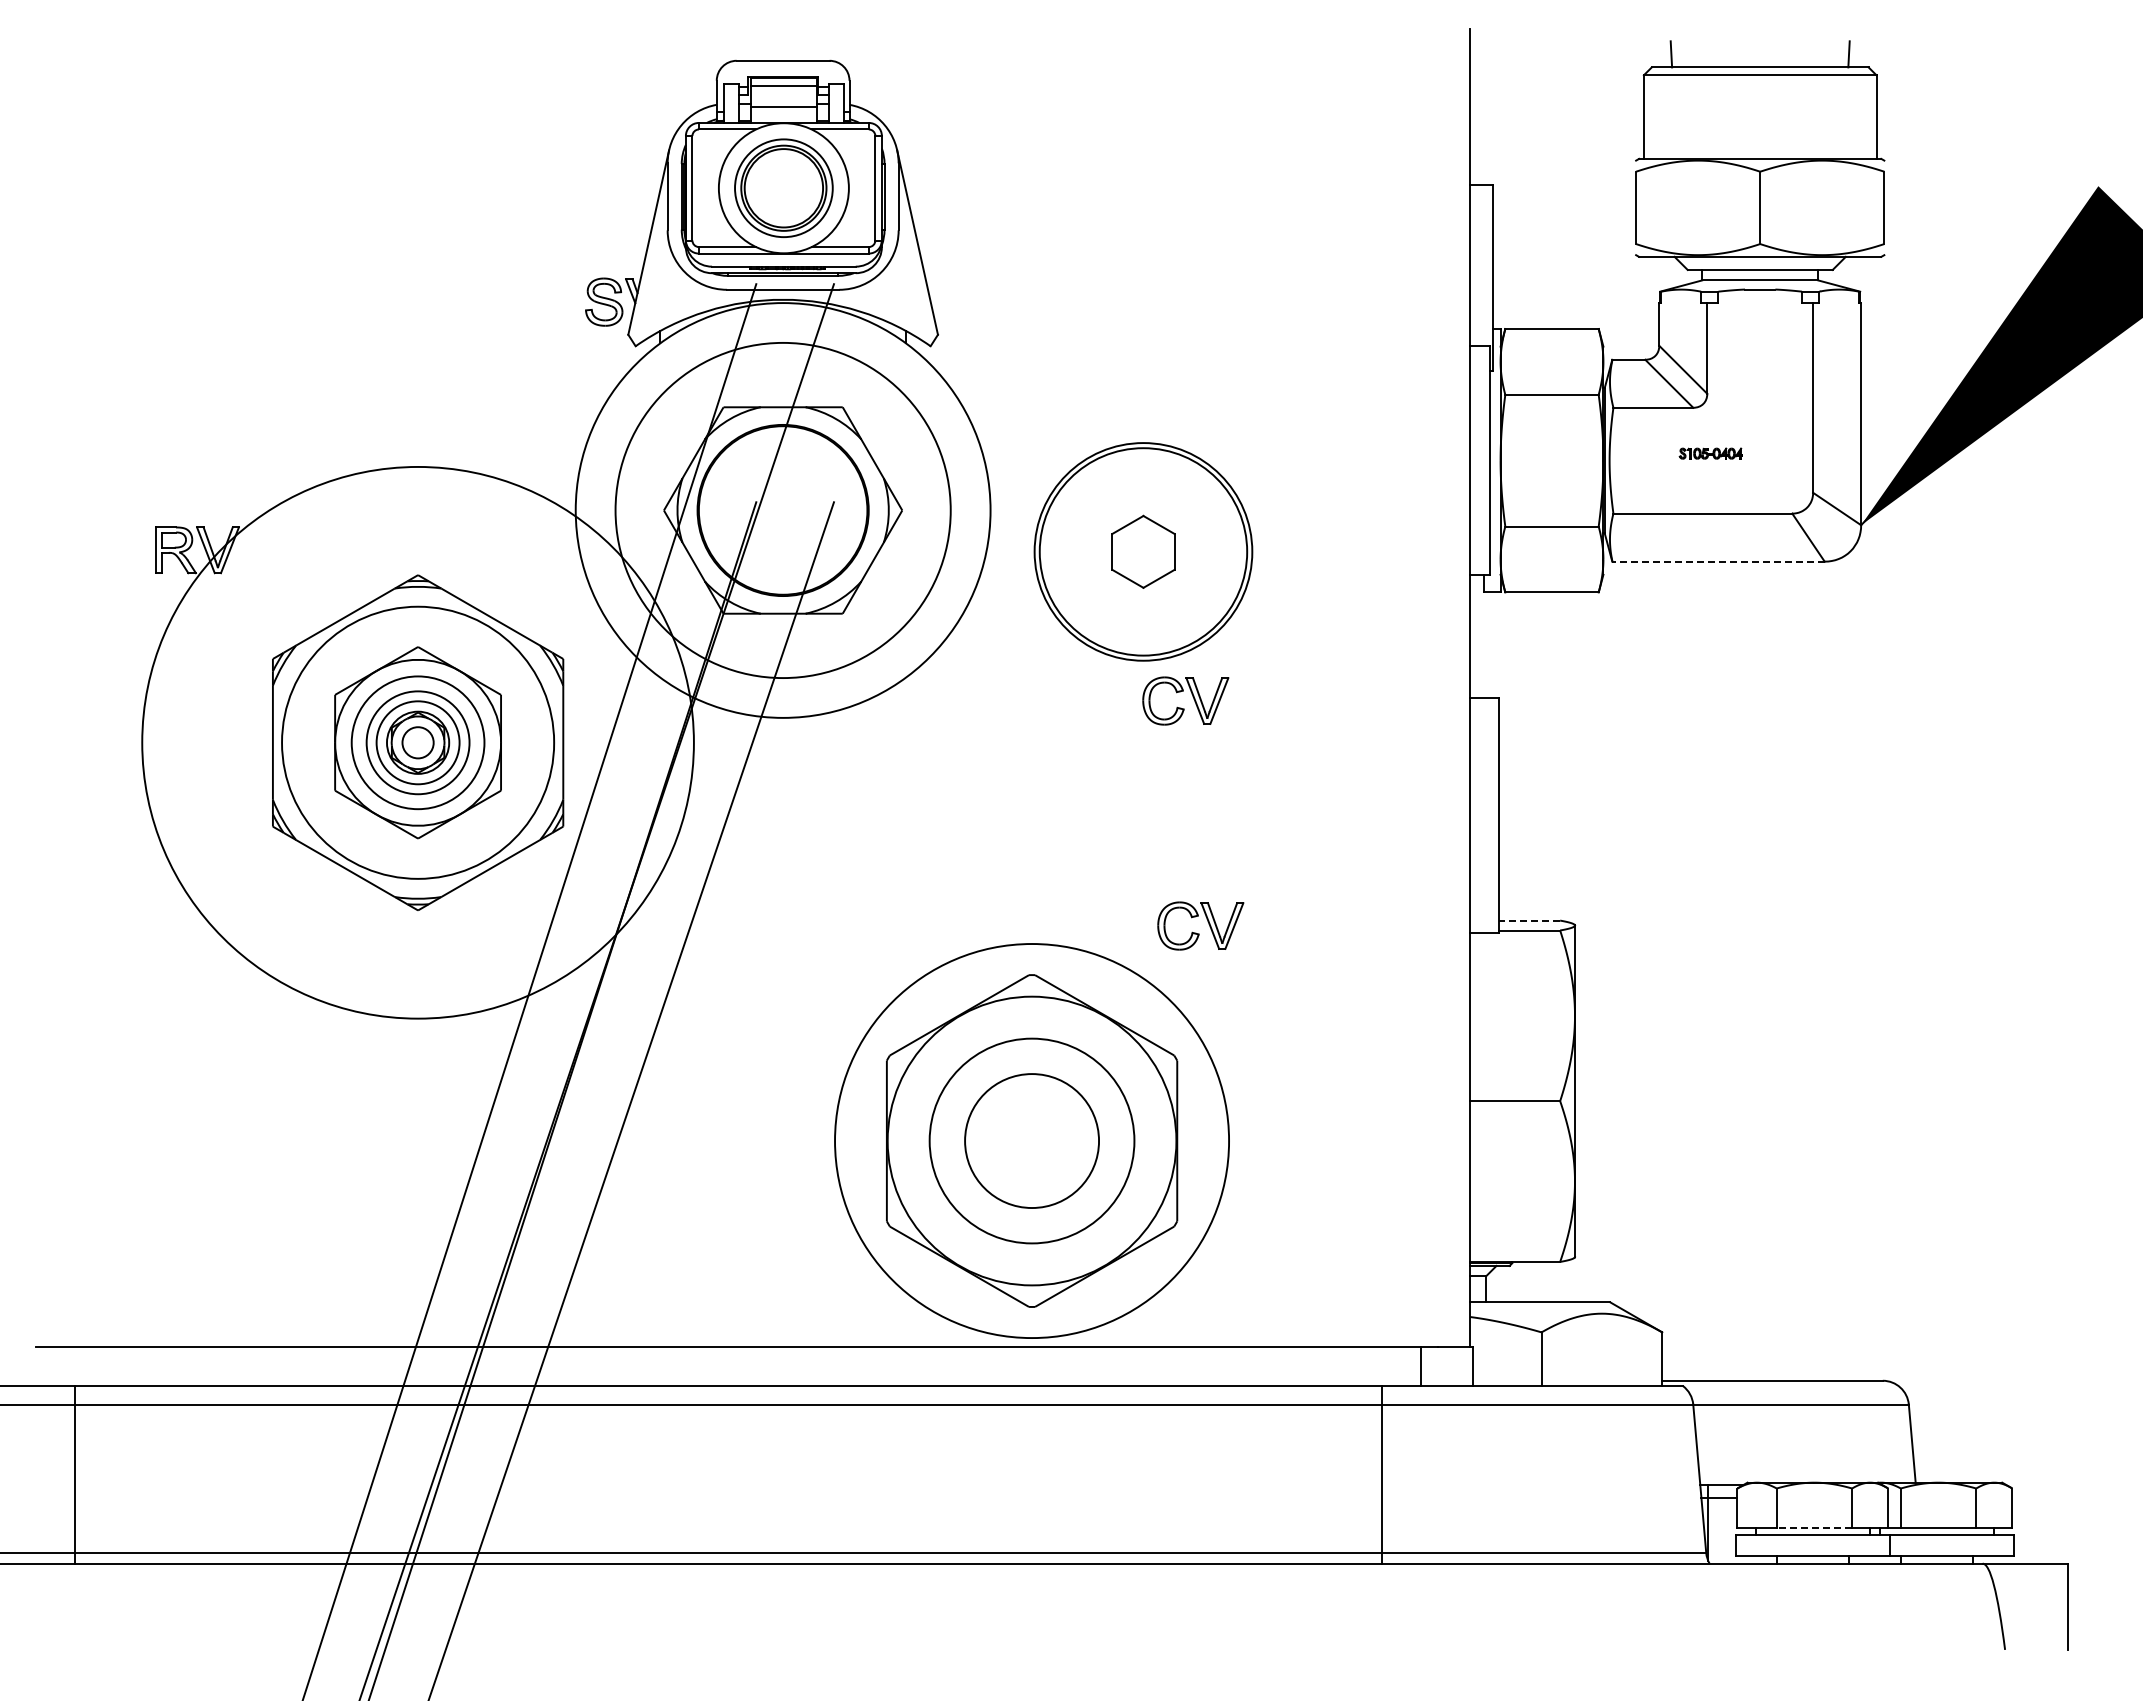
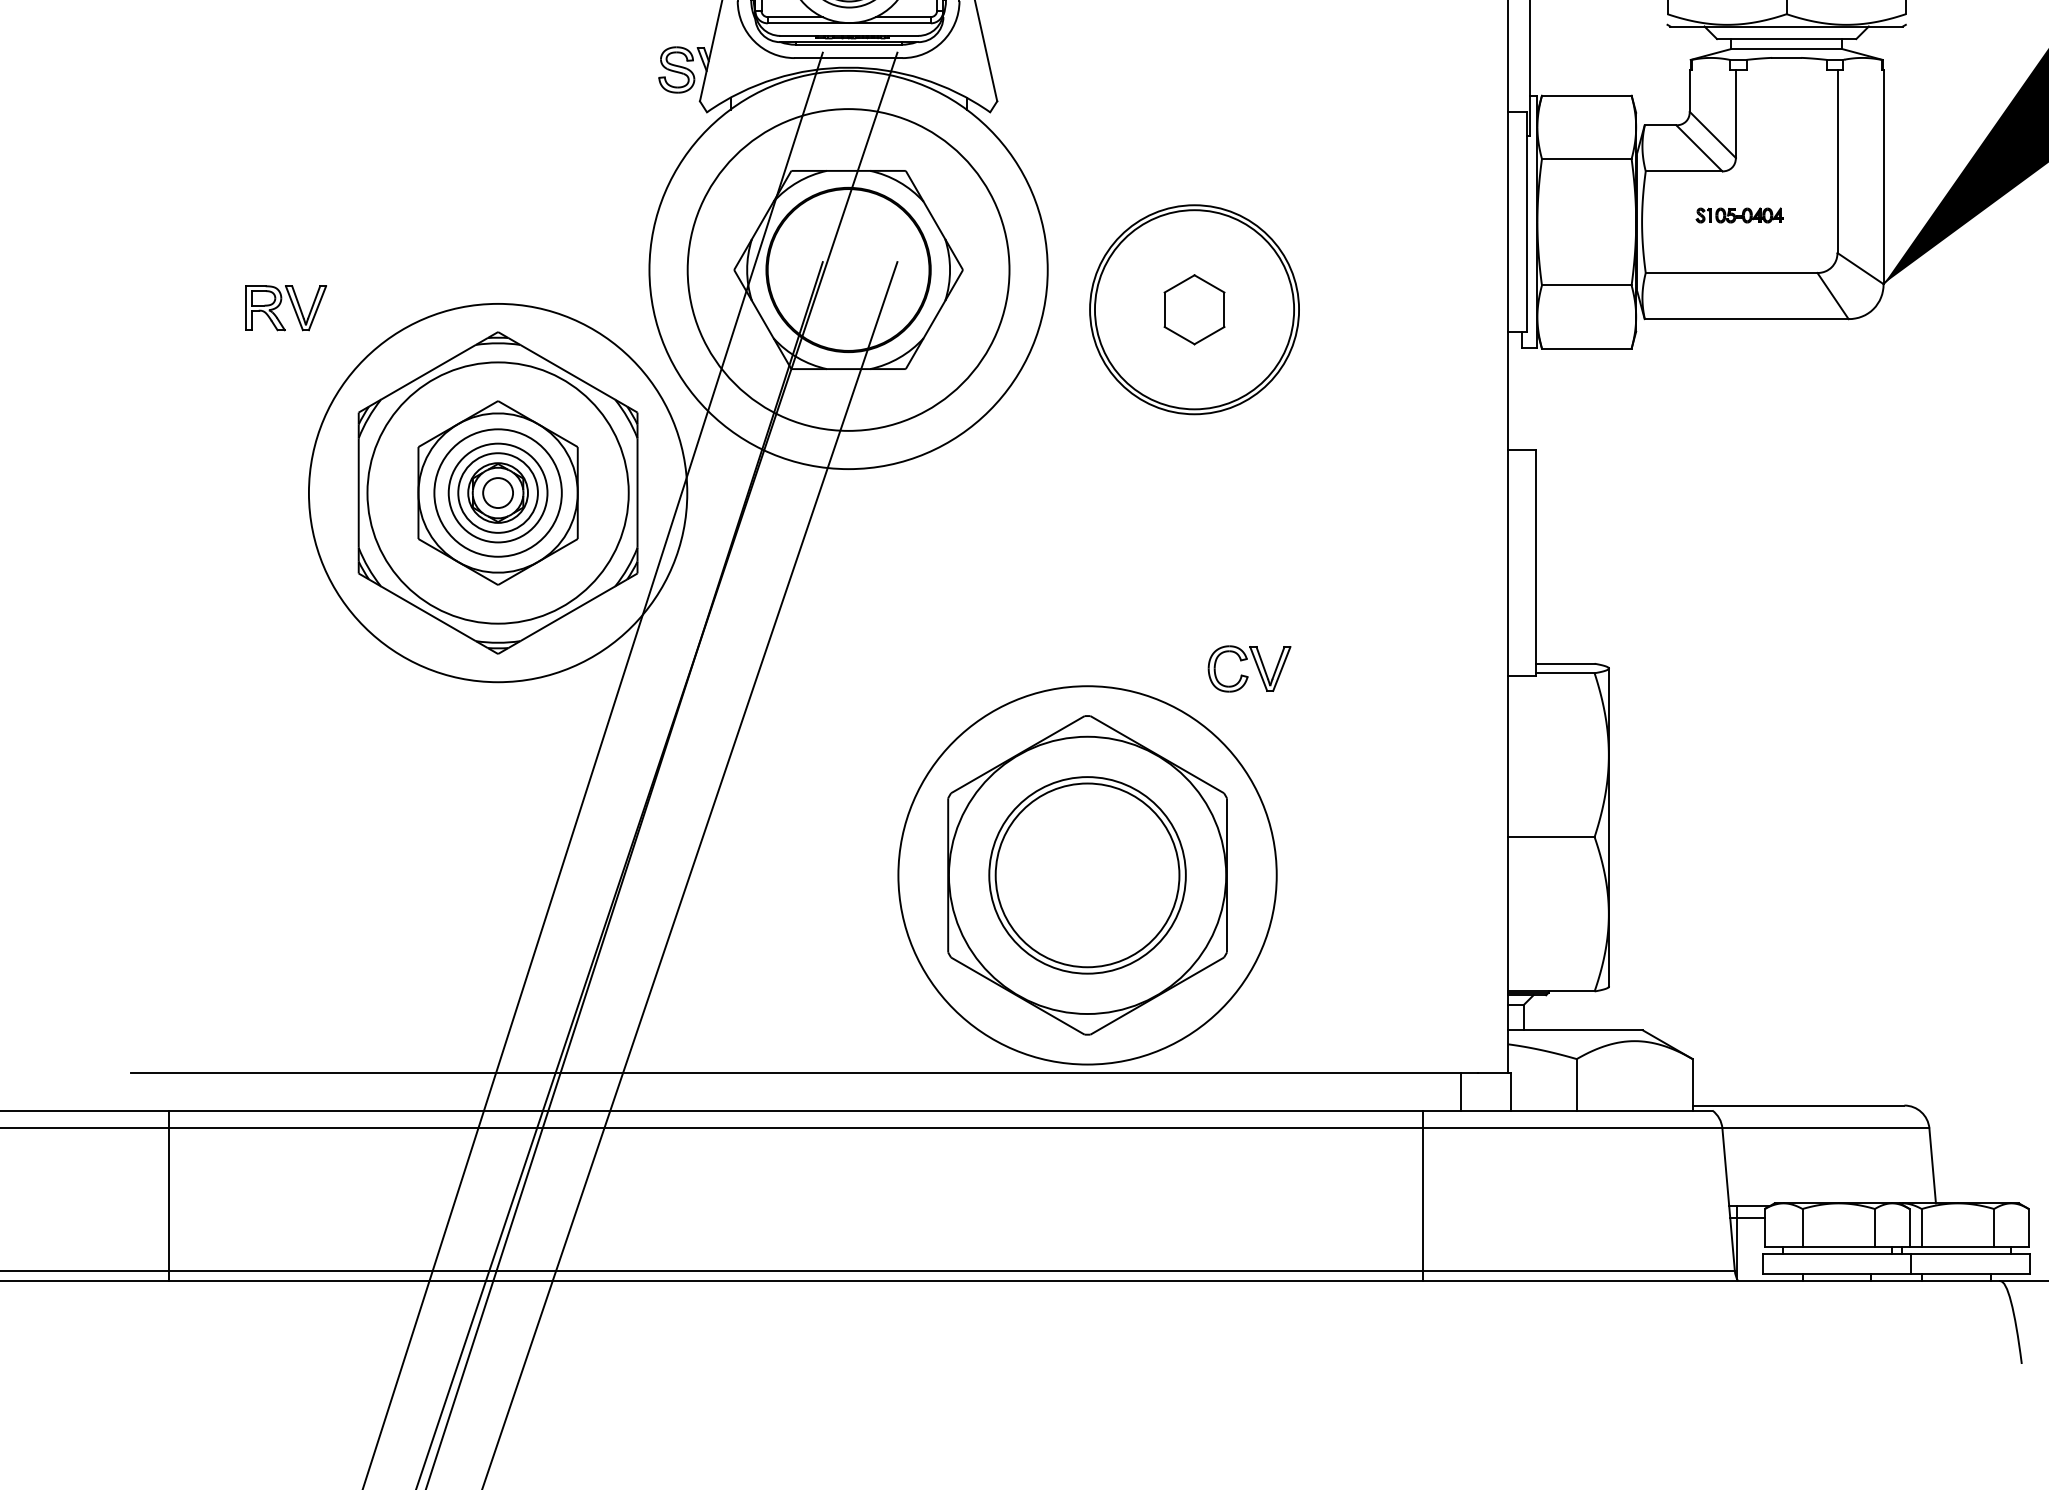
part: (1710, 453) -> (1738, 215), size x1.43
line: (1718, 561) -> (1746, 318), dashed -> solid
part: (1192, 696) -> (1241, 448), removed
circle: (418, 742) -> (498, 492), size x0.71
line: (1529, 920) -> (1565, 663), dashed -> solid
circle: (1031, 1140) -> (1087, 874), size x1.43
line: (1814, 1528) -> (1838, 1247), dashed -> solid

